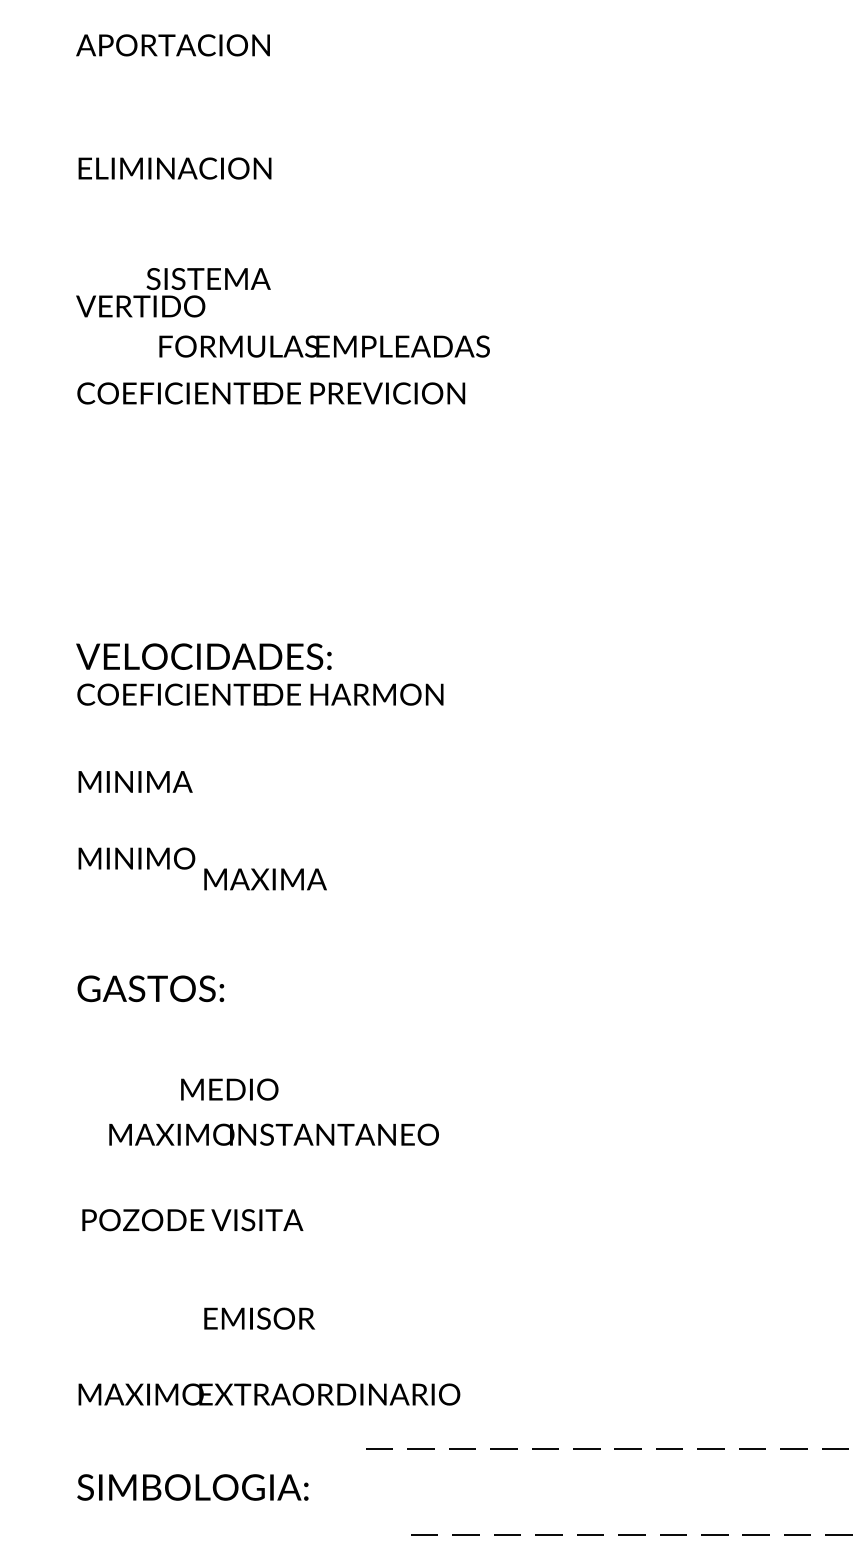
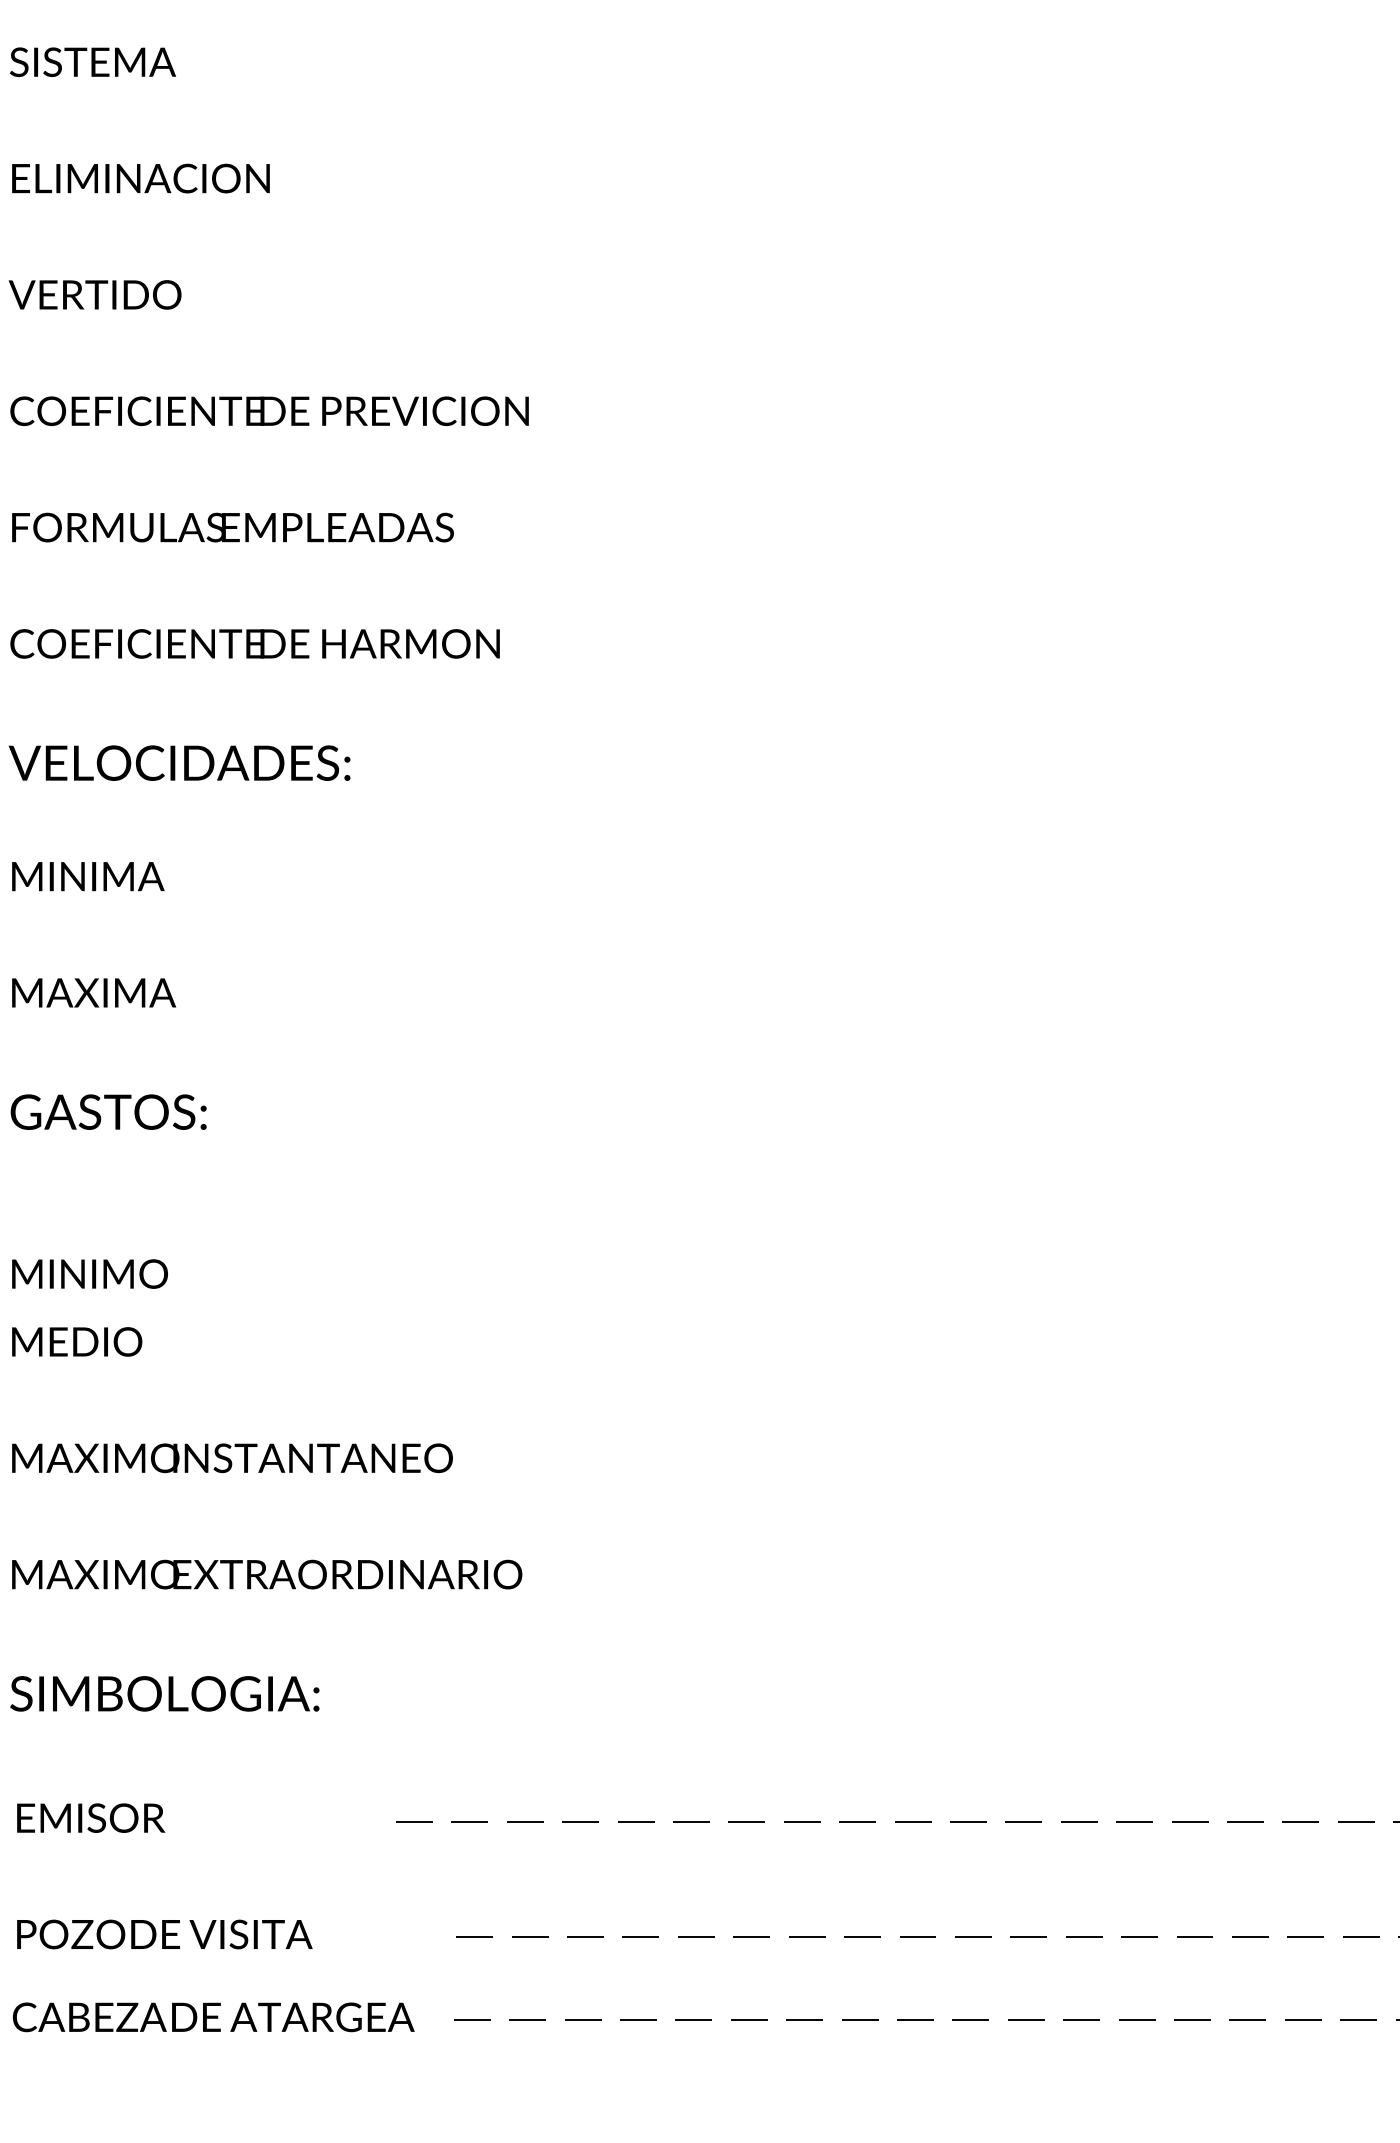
text: (174, 168) -> (140, 178), moved
text: (208, 278) -> (92, 61), moved
text: (324, 346) -> (232, 527), moved
text: (259, 694) -> (254, 643), moved
text: (135, 781) -> (88, 876), moved
text: (136, 858) -> (89, 1273), moved
text: (265, 879) -> (94, 992), moved
text: (150, 988) -> (108, 1111), moved
text: (230, 1089) -> (77, 1341), moved
text: (274, 1134) -> (232, 1458), moved
text: (192, 1220) -> (164, 1934), moved
text: (259, 1318) -> (91, 1817), moved
text: (269, 1394) -> (267, 1574), moved
text: (192, 1487) -> (164, 1693), moved

